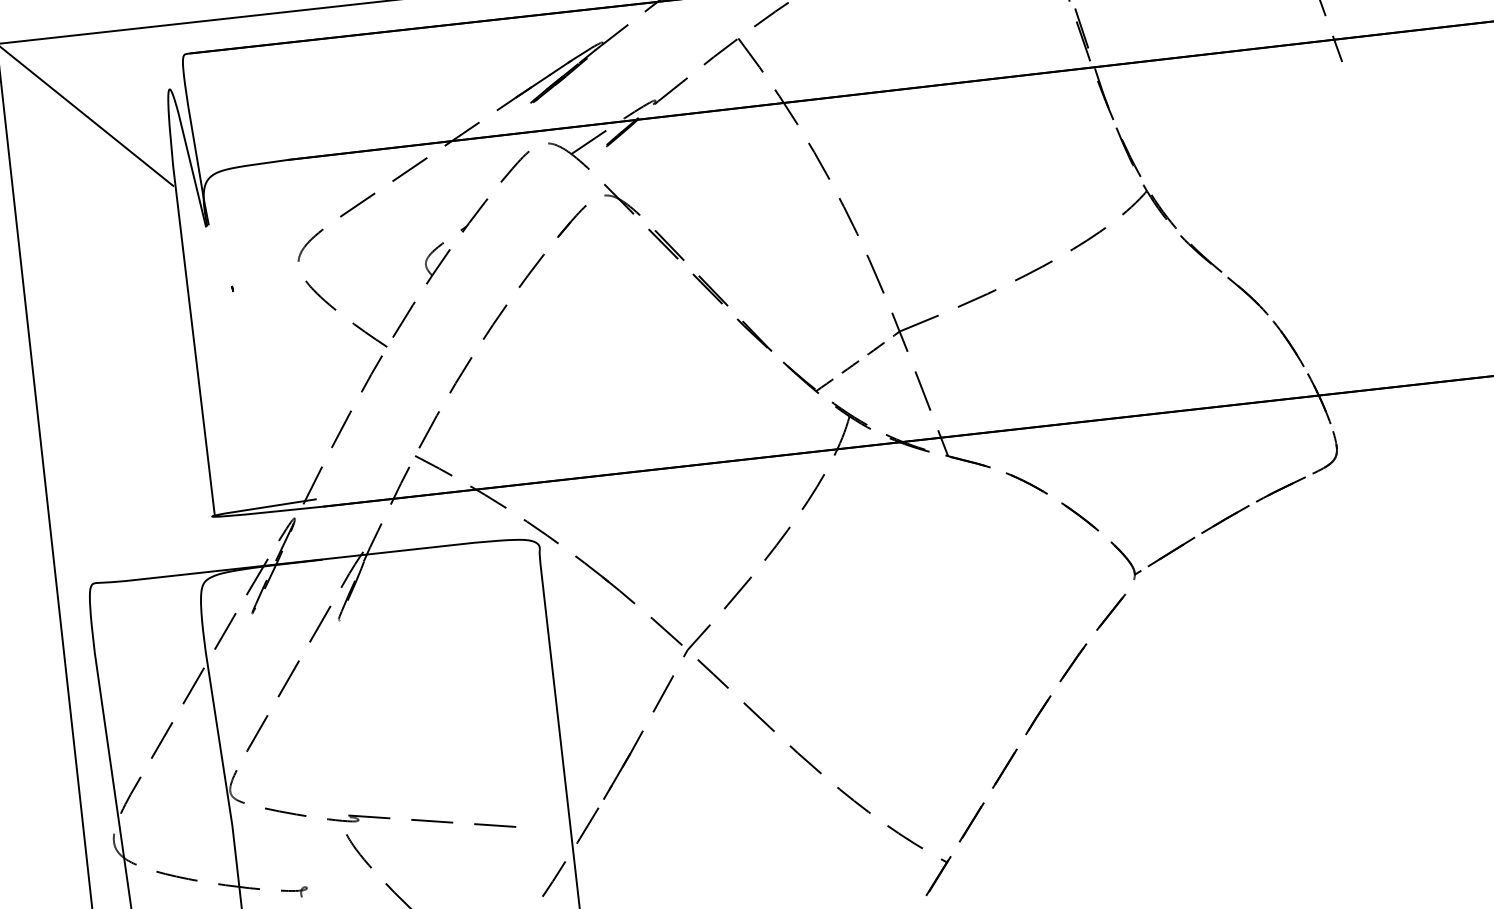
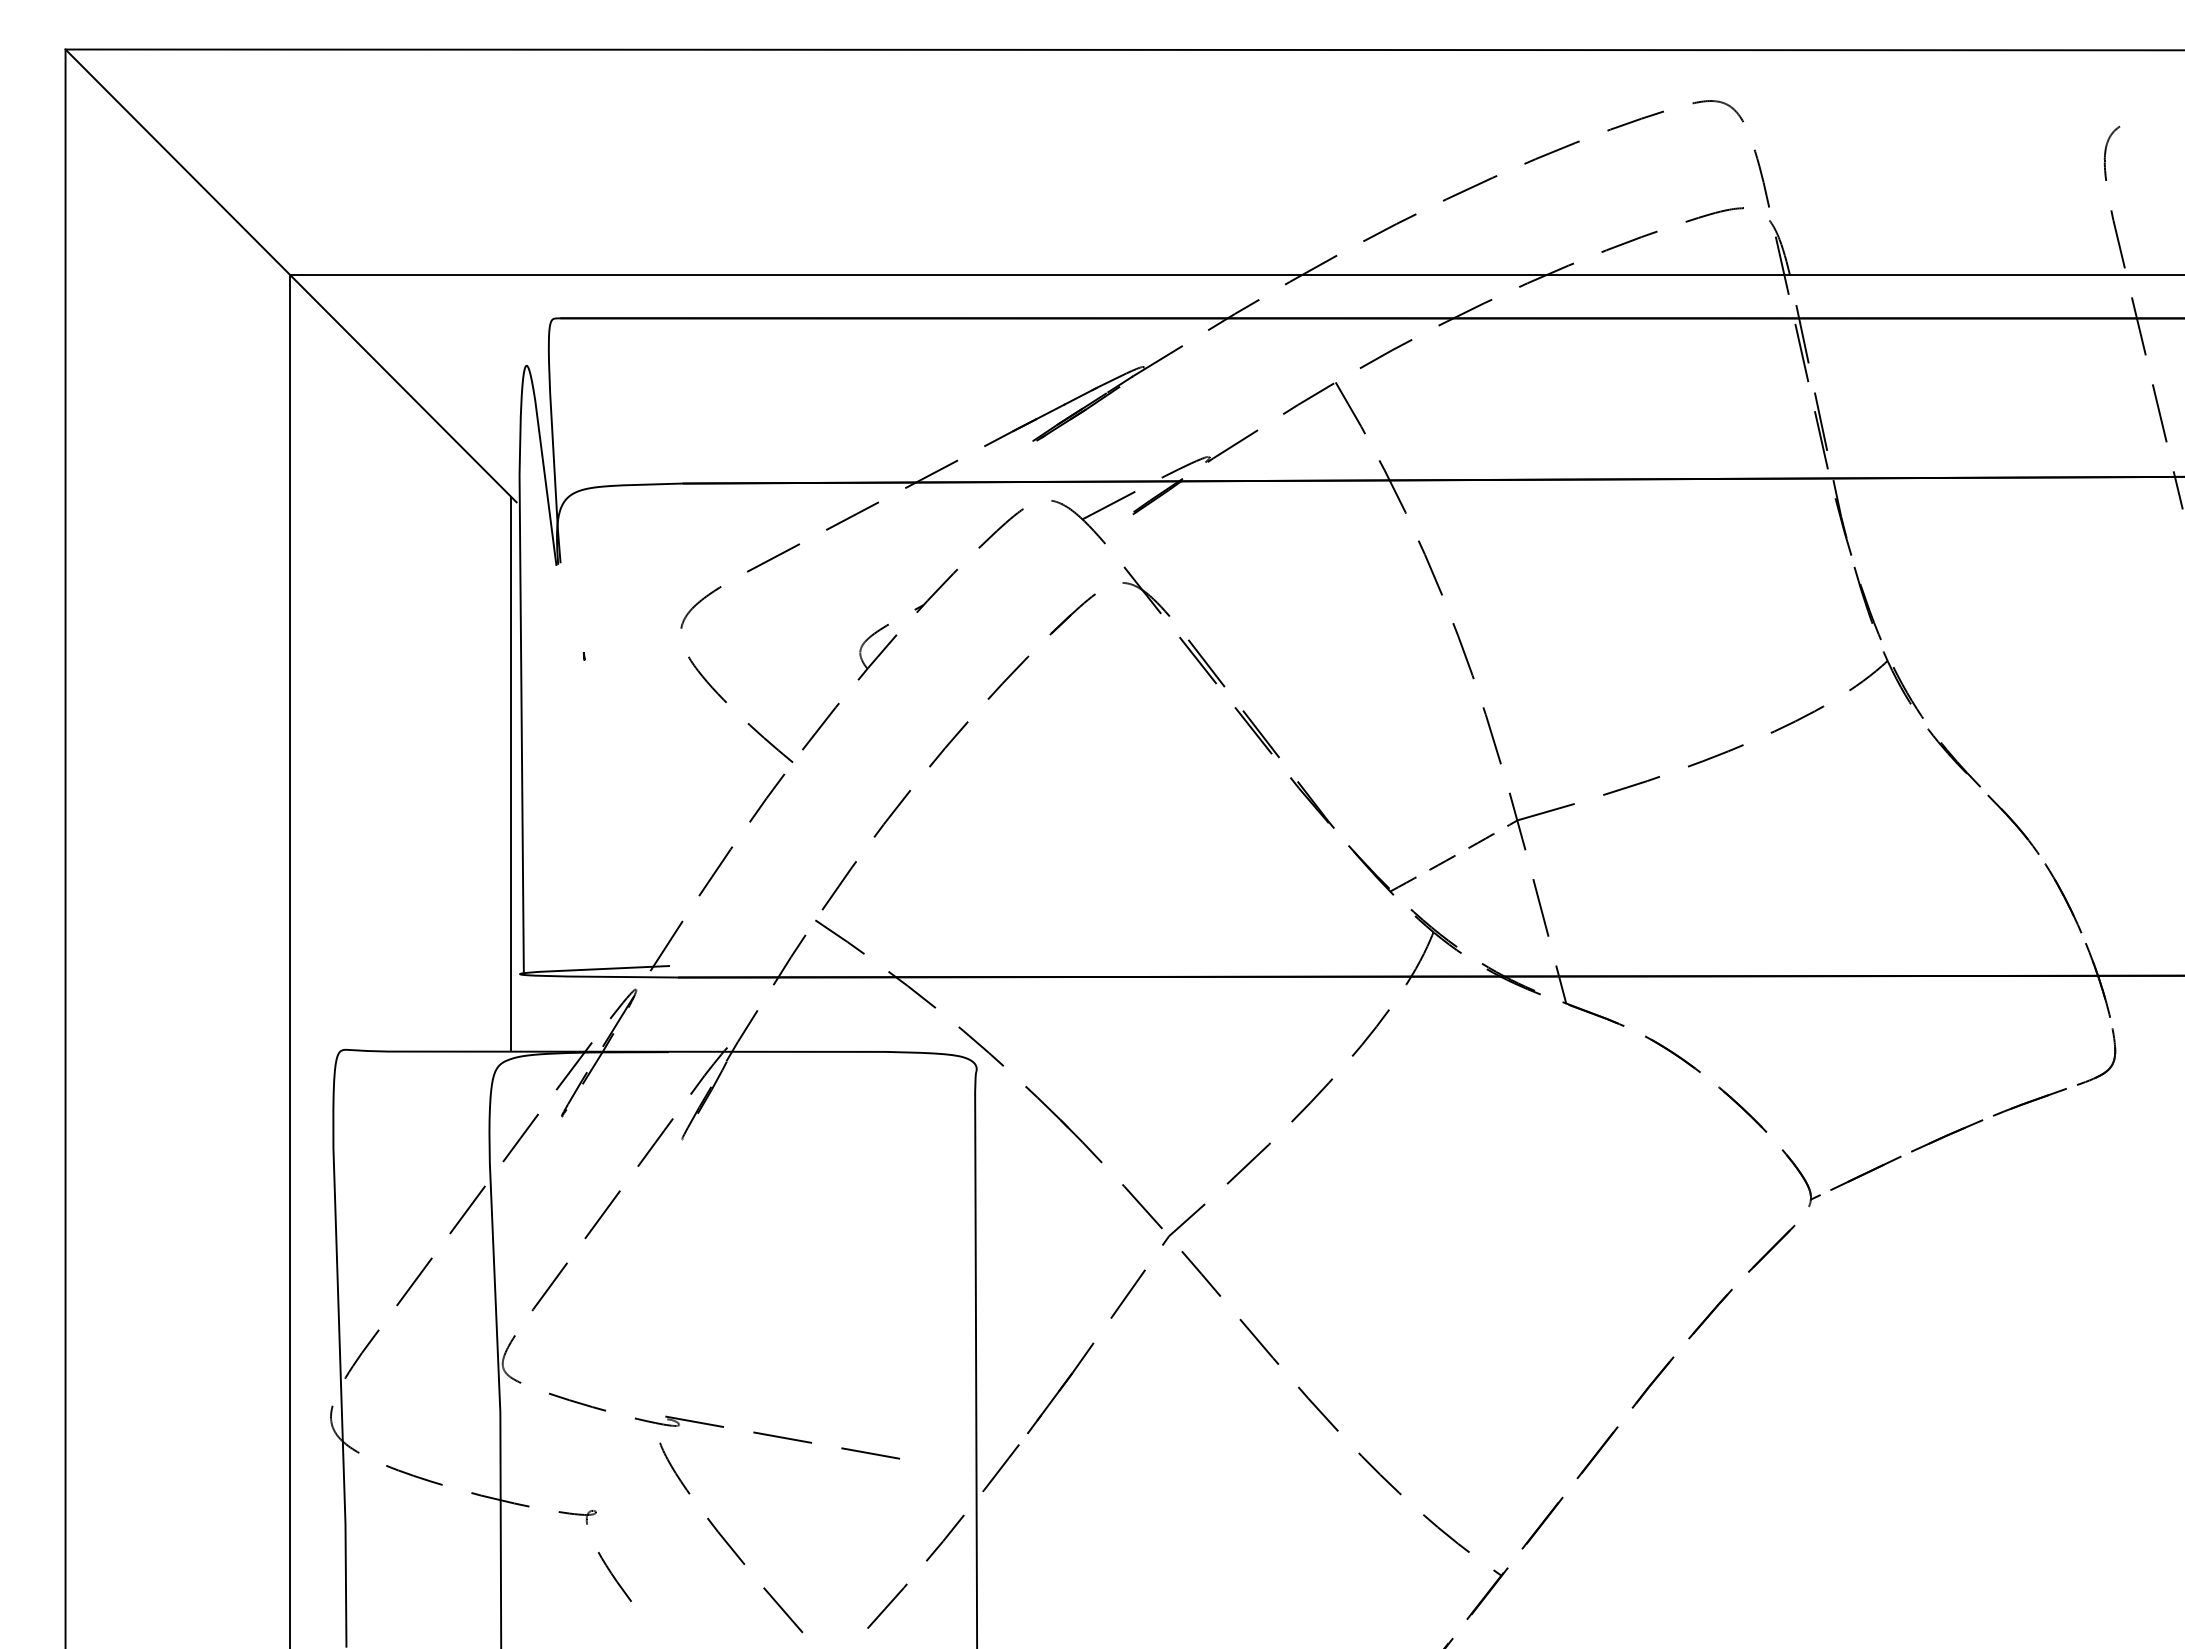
line: (190, 375) -> (511, 772), added

